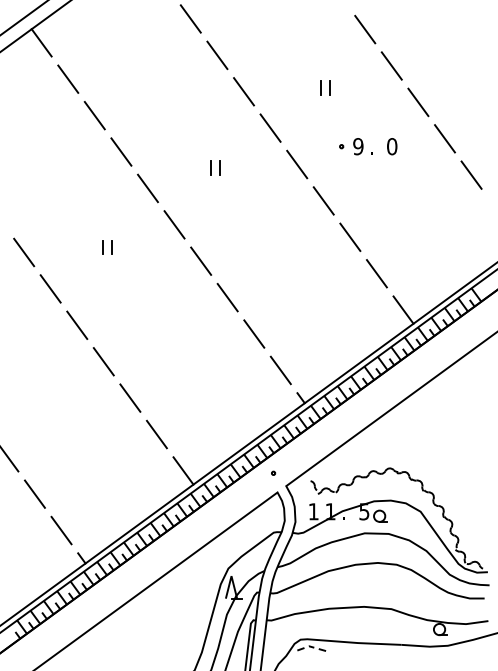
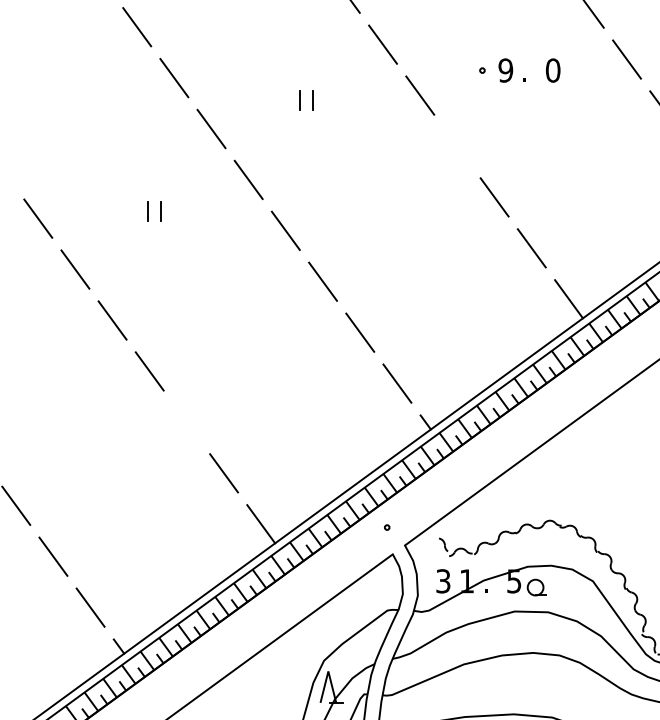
line: (323, 200) -> (457, 145), removed
line: (130, 397) -> (187, 421), removed
text: (313, 511) -> (443, 580), 1 -> 3

